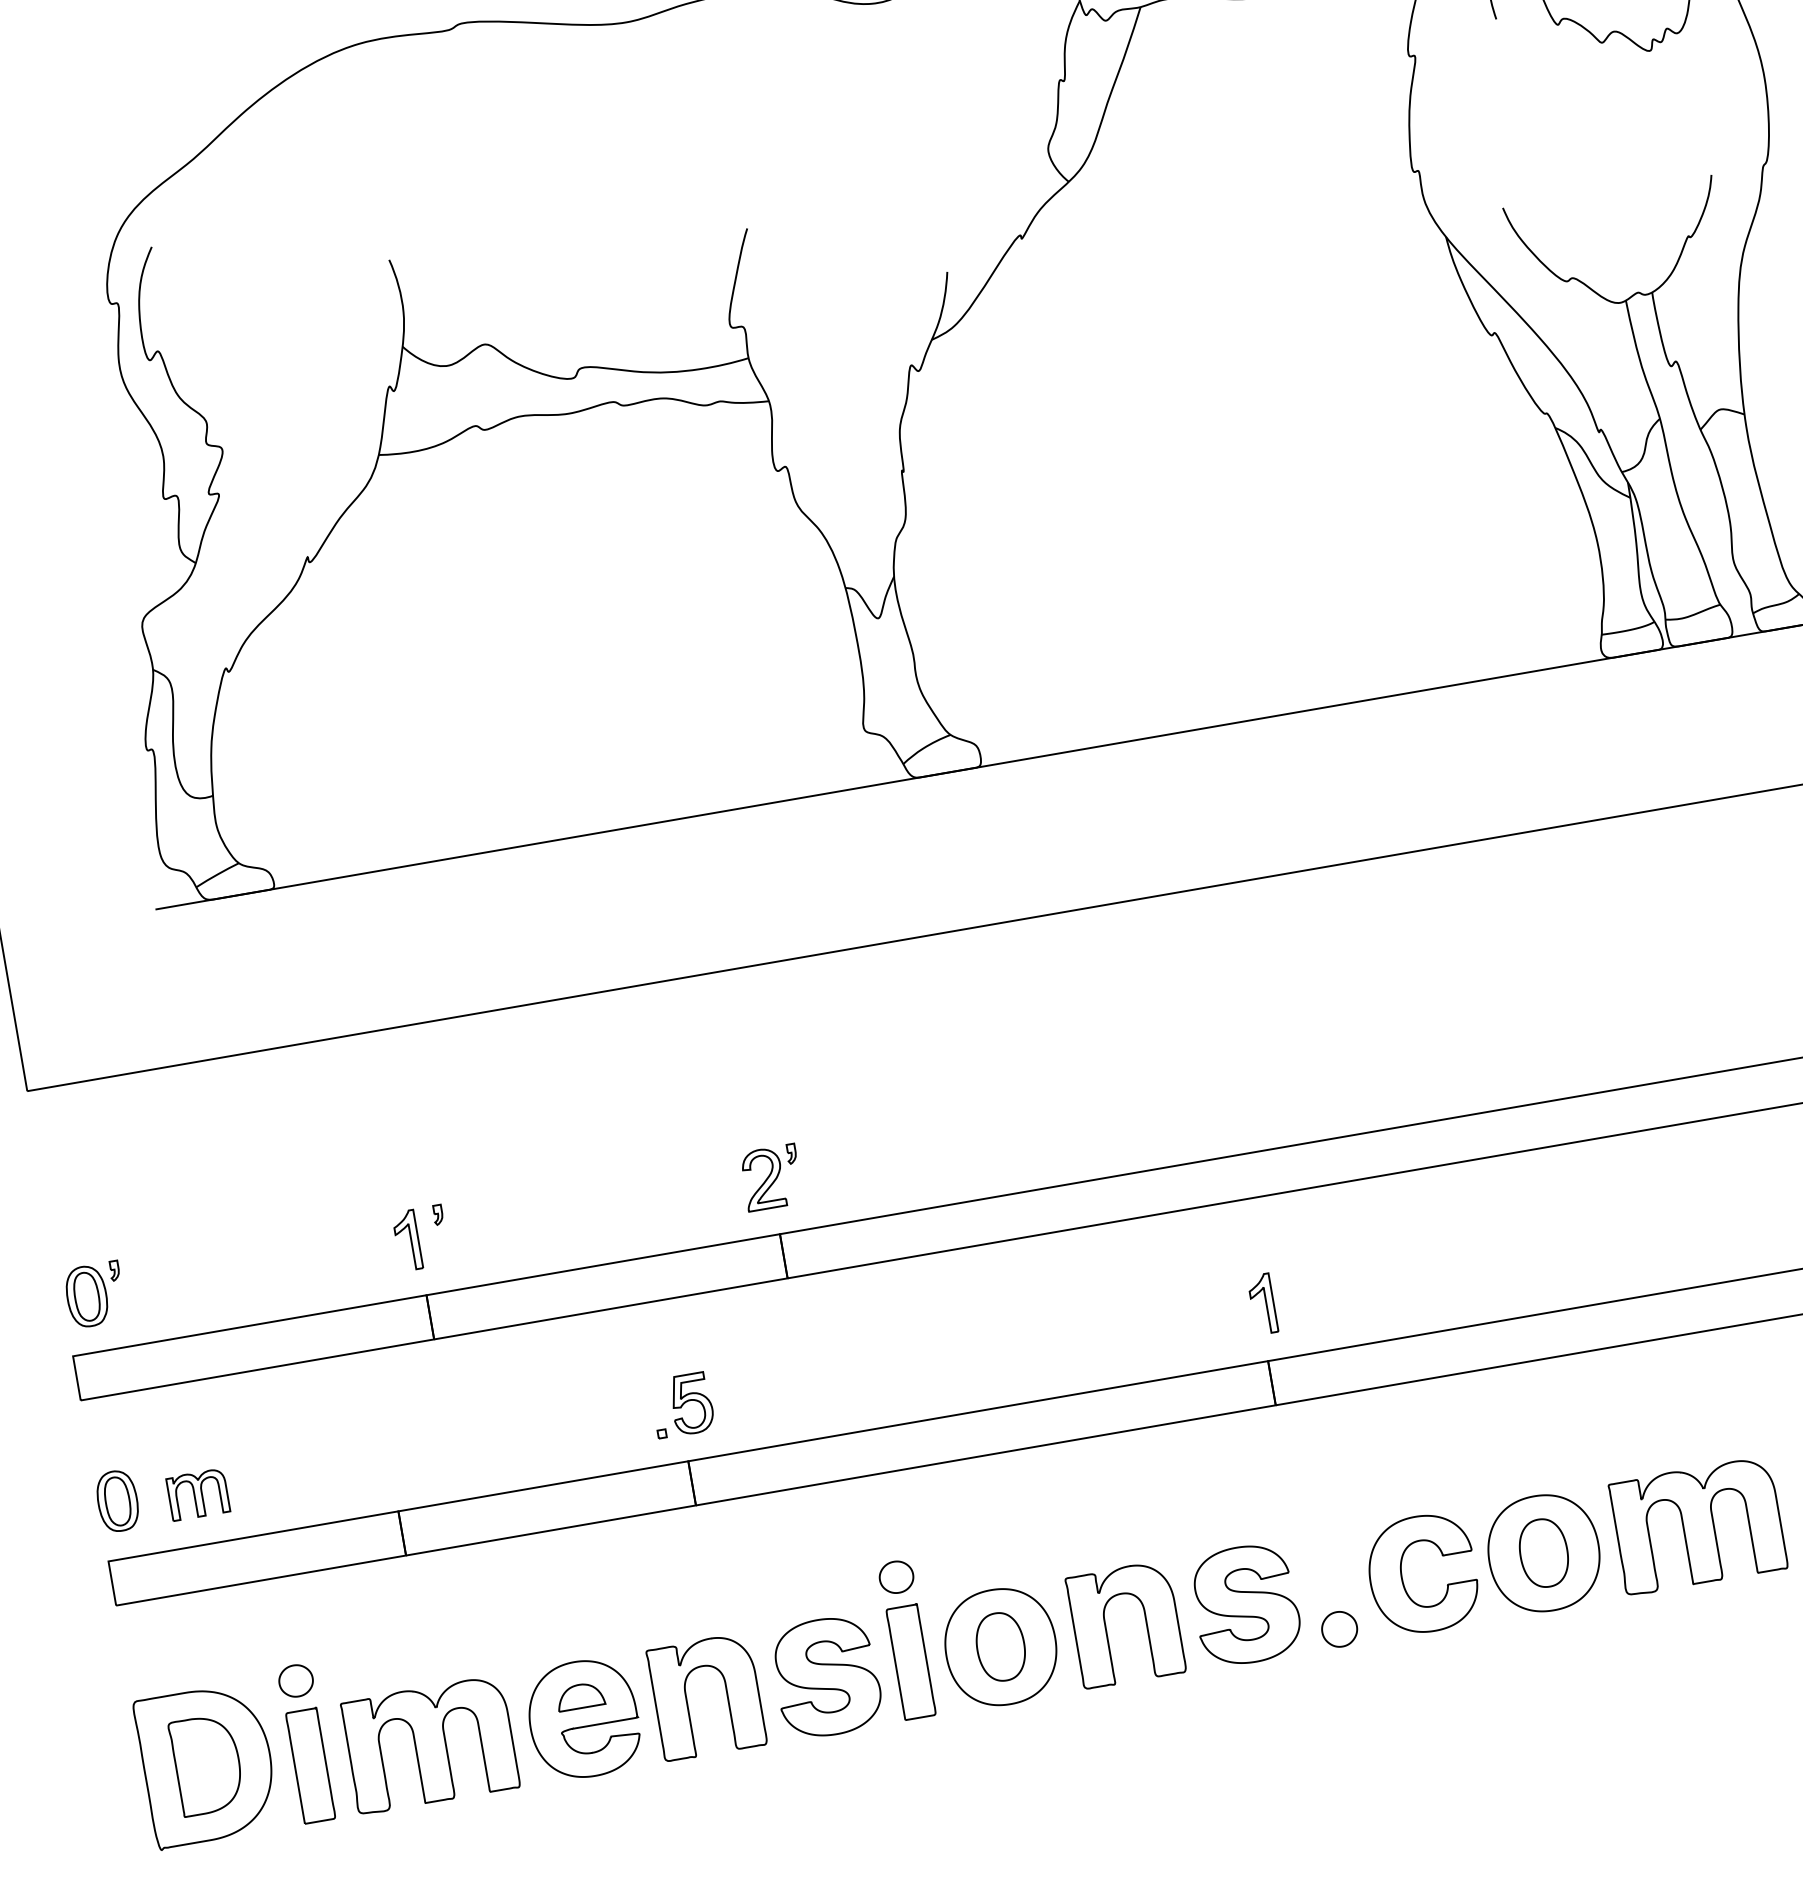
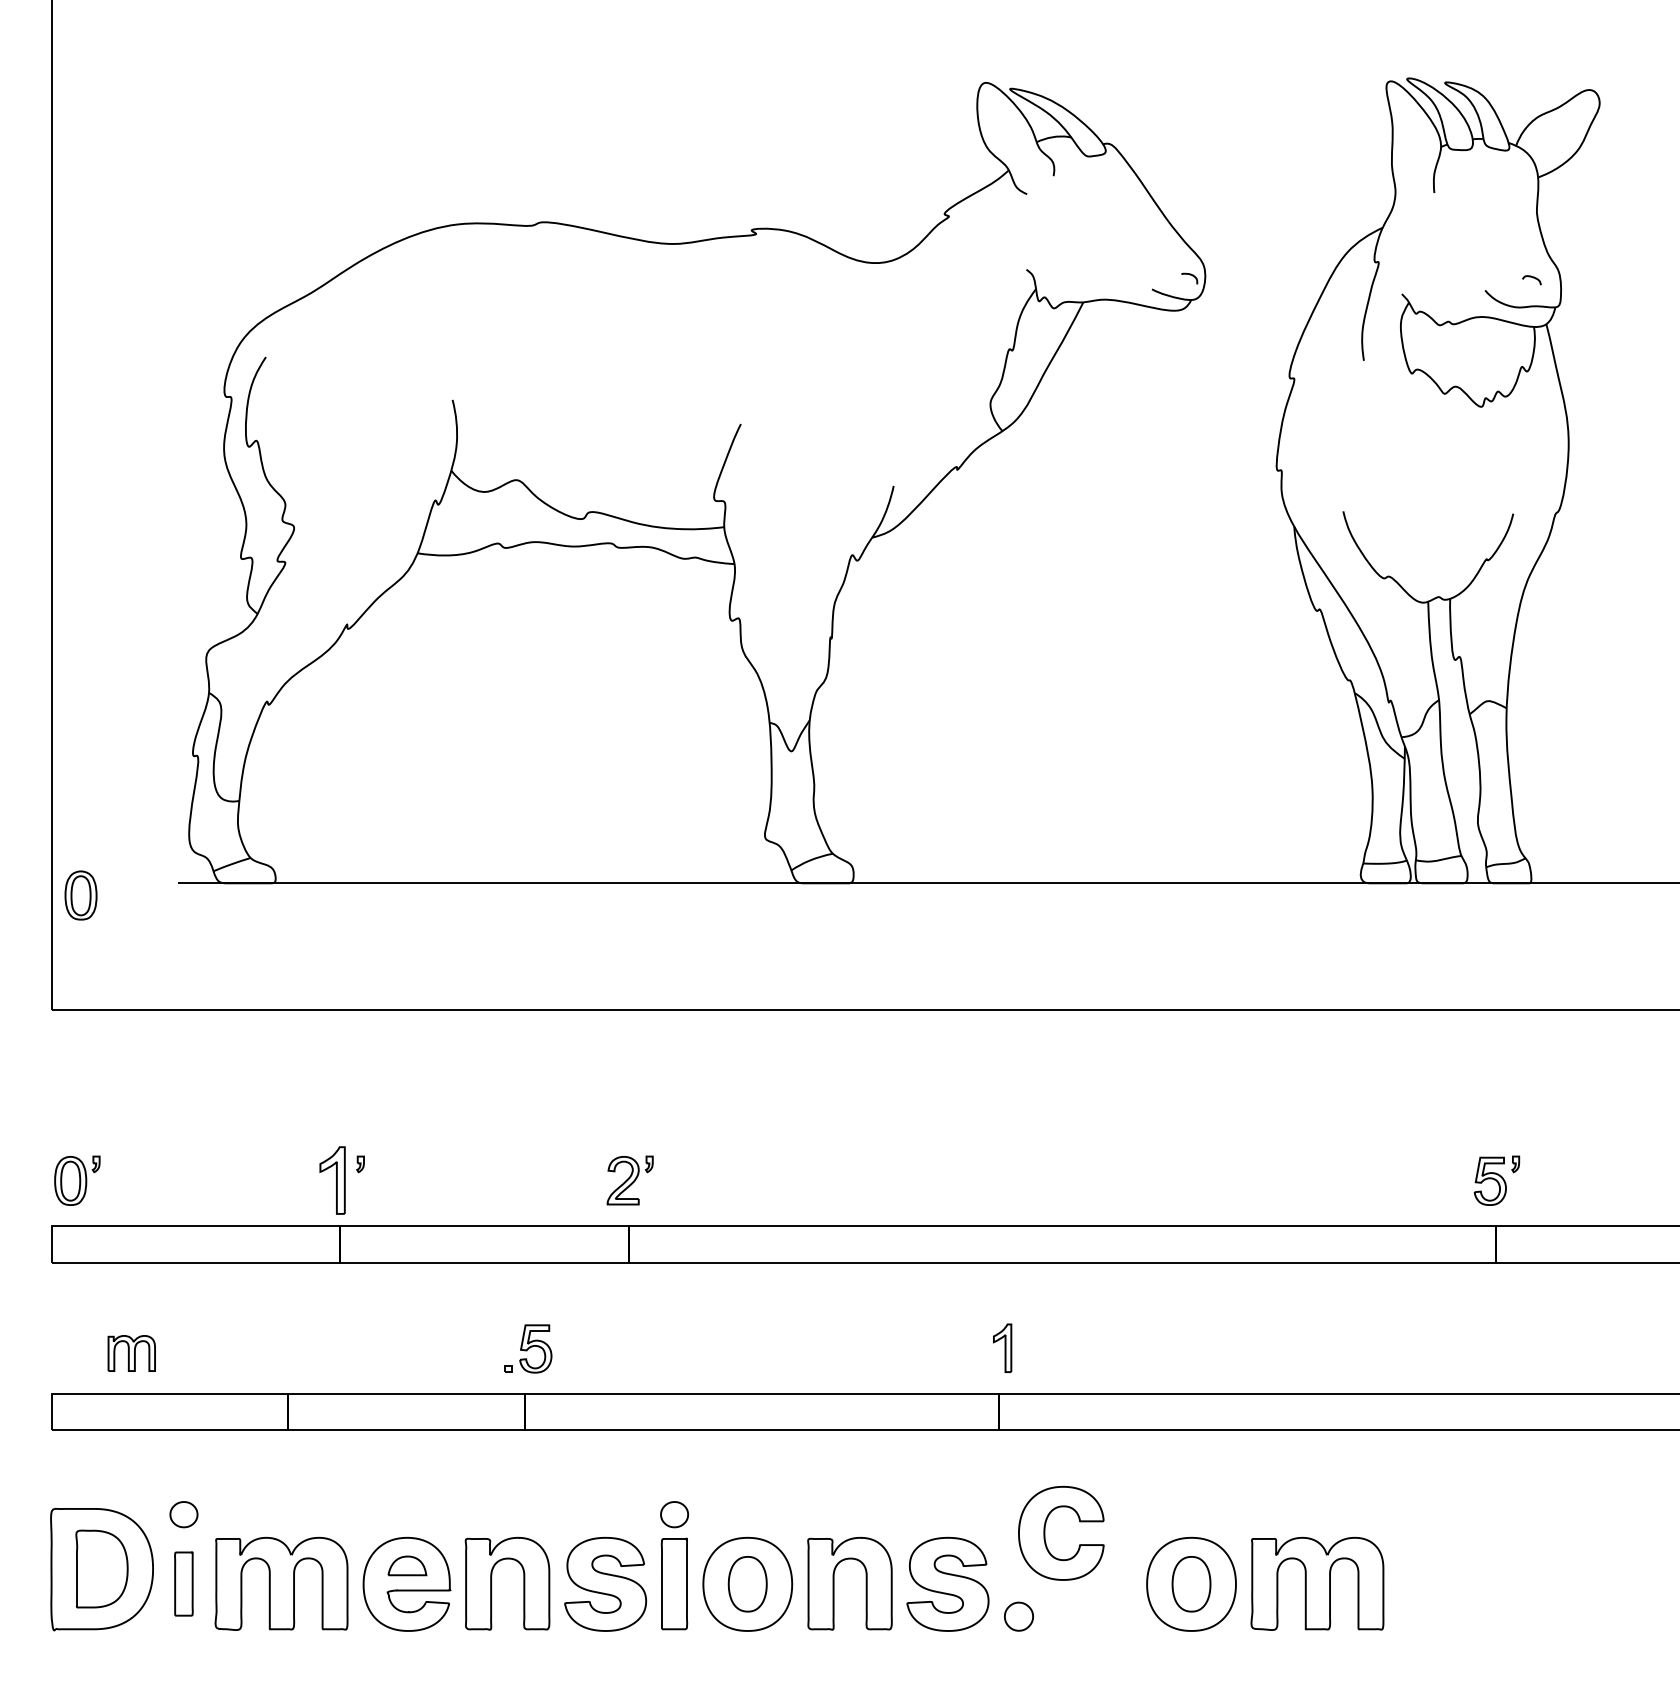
part: (407, 1240) -> (332, 1180), size x1.4
part: (117, 1501) -> (80, 895), moved
part: (1403, 1576) -> (1045, 1532), moved
part: (310, 1765) -> (183, 1583), size x0.7

